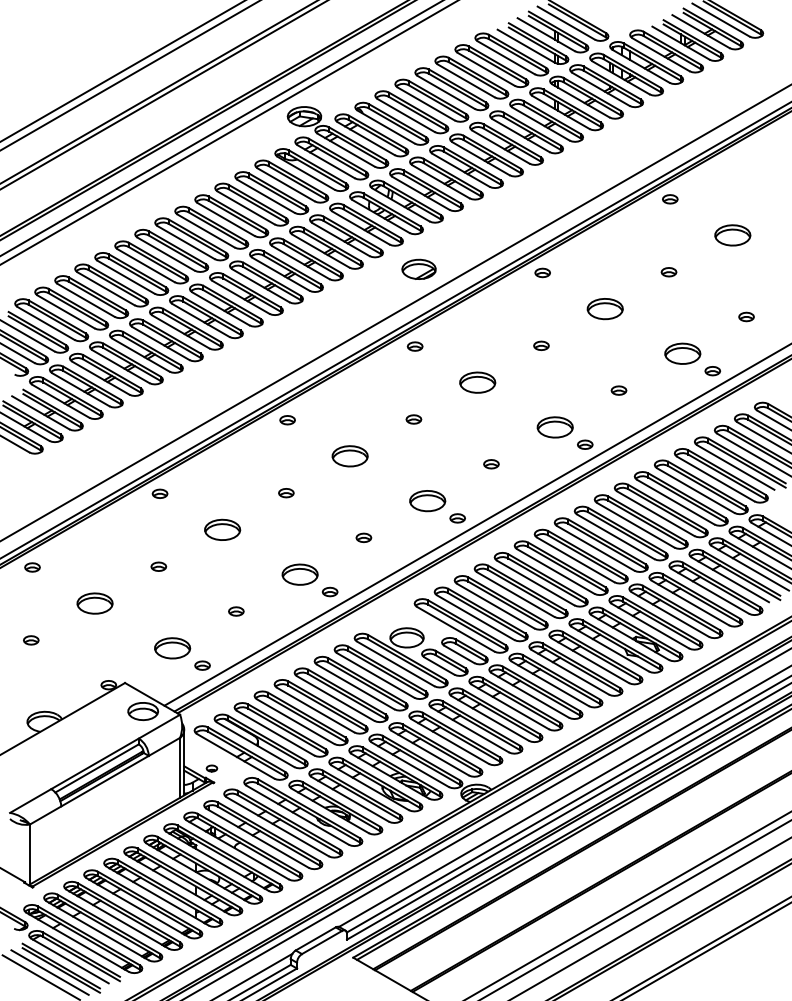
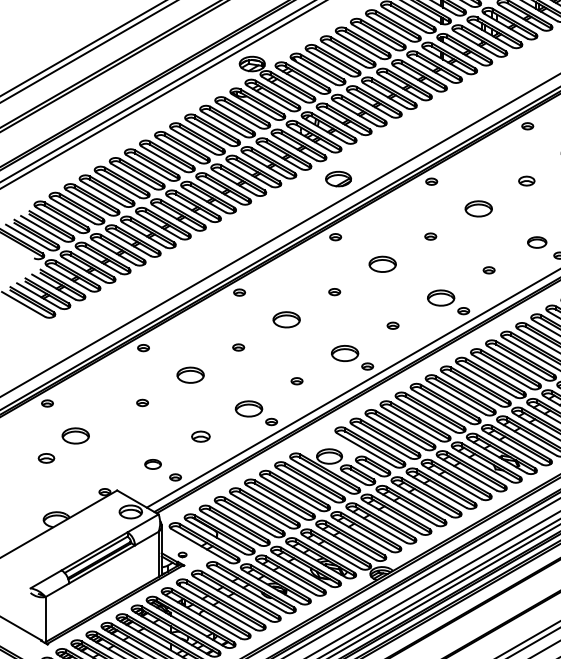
part: (668, 272) -> (526, 181), size x1.4
part: (682, 353) -> (536, 242), size x0.7
part: (94, 603) -> (75, 435), moved
part: (236, 611) -> (201, 436), size x1.6
part: (31, 640) -> (46, 458), size x1.4
part: (172, 648) -> (152, 464), size x0.6

